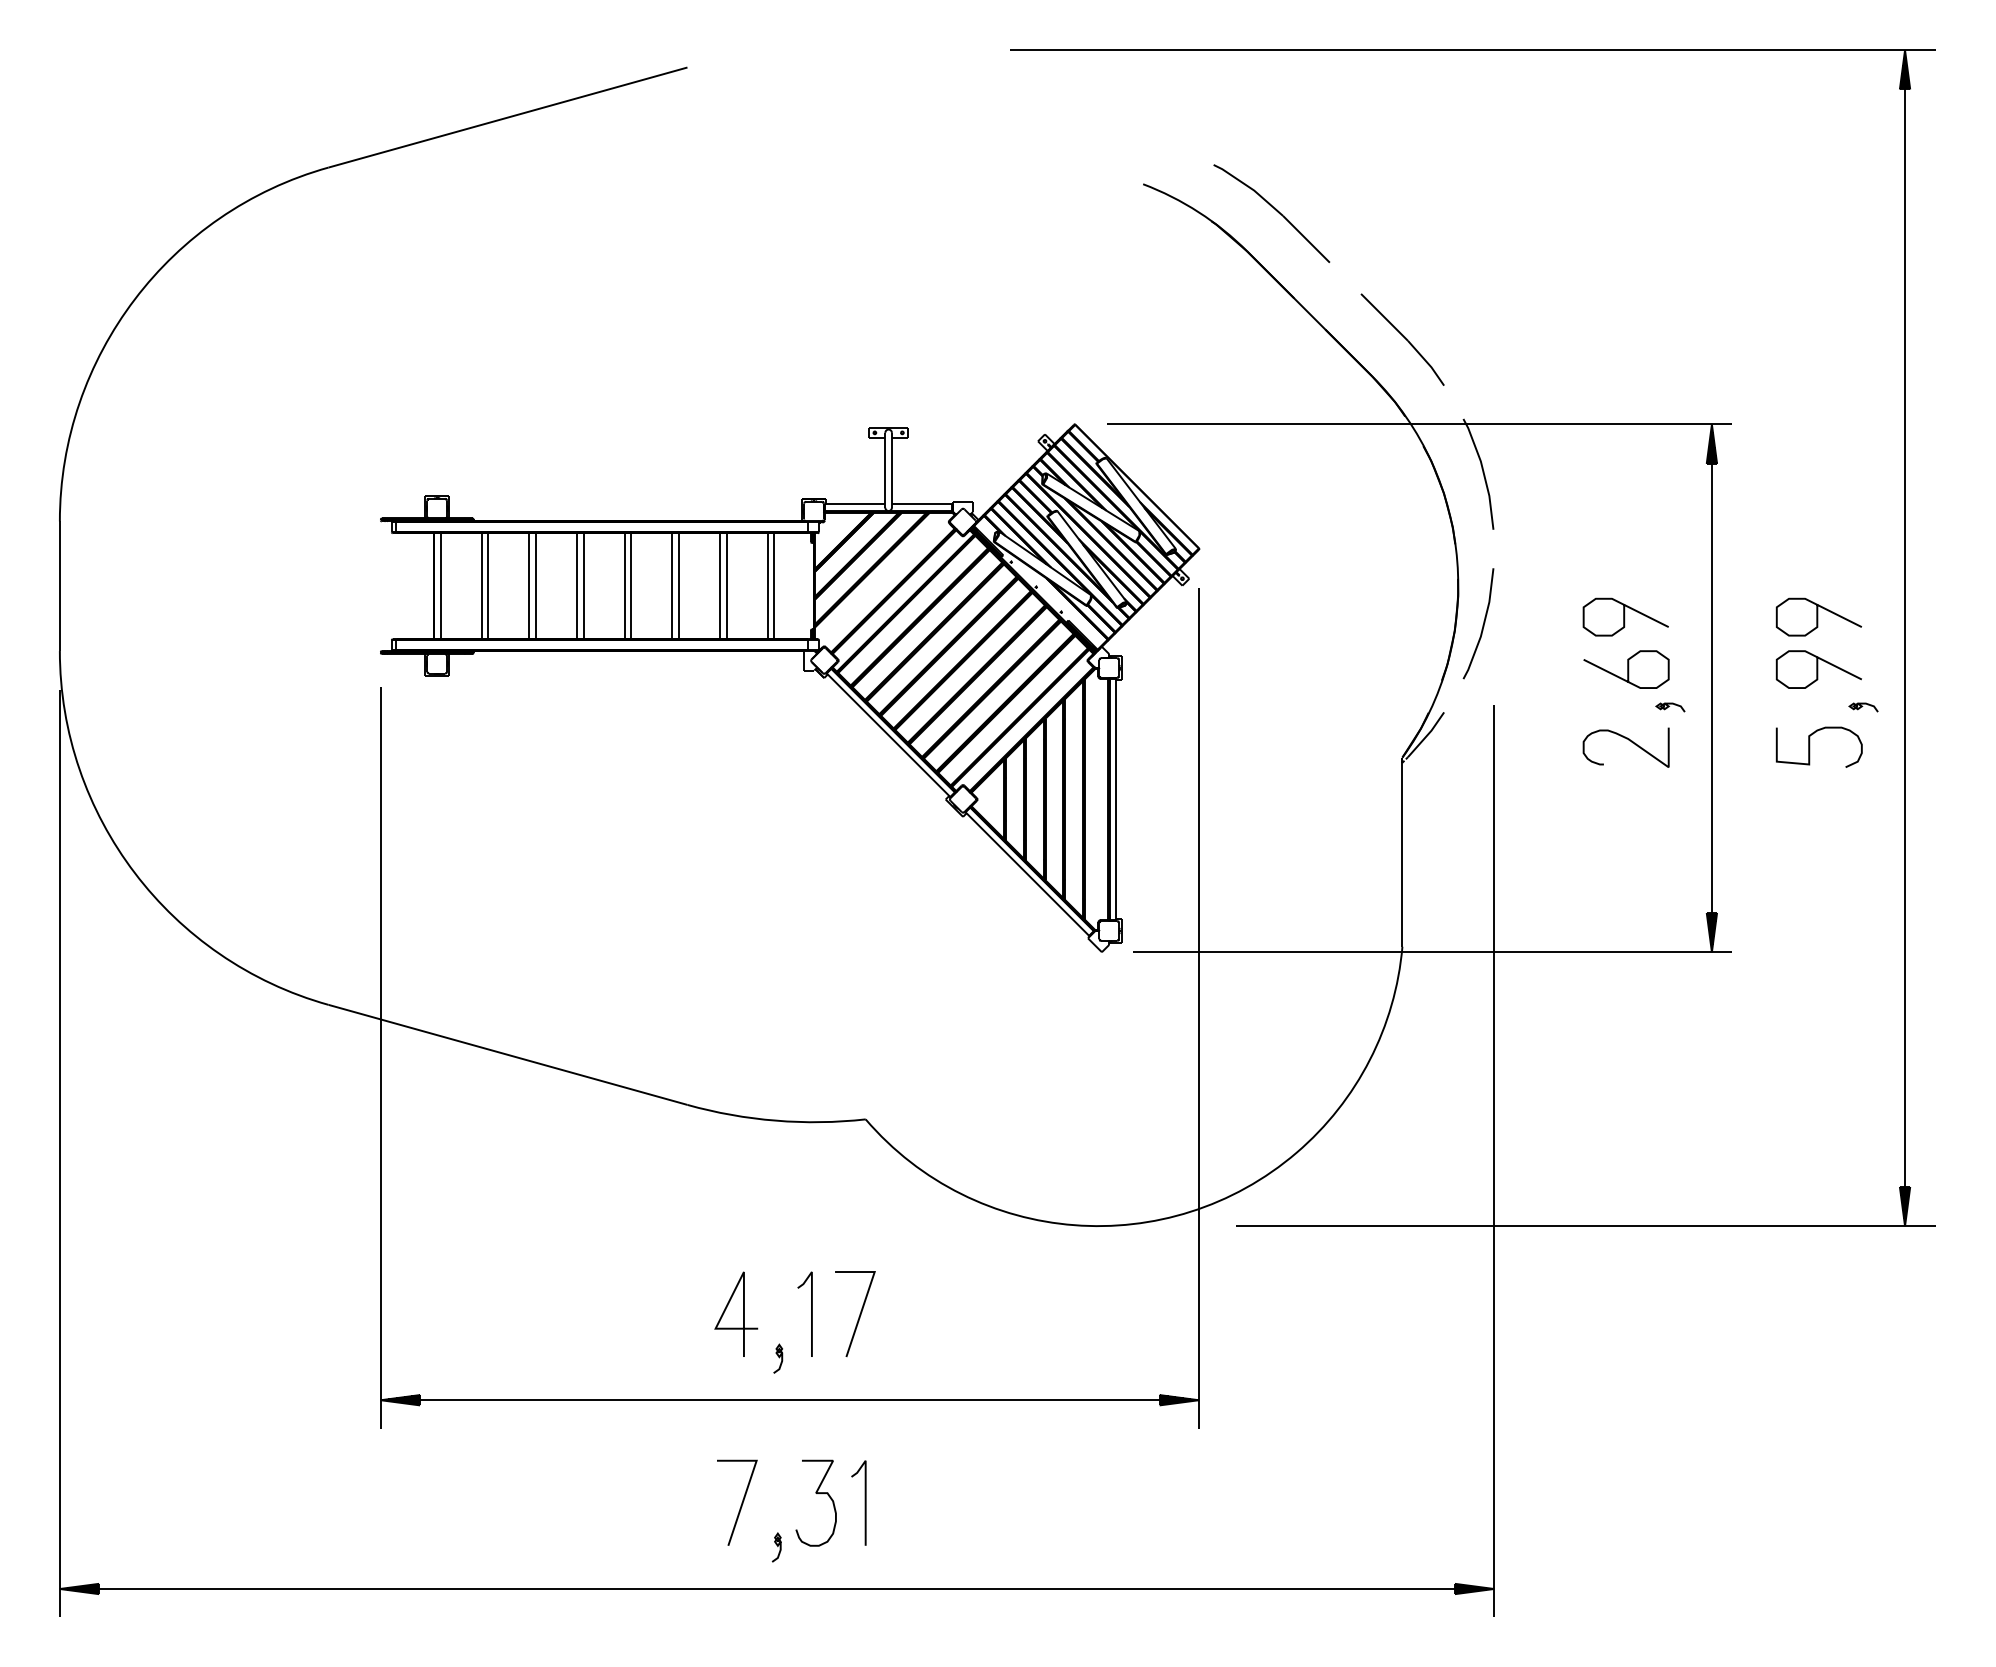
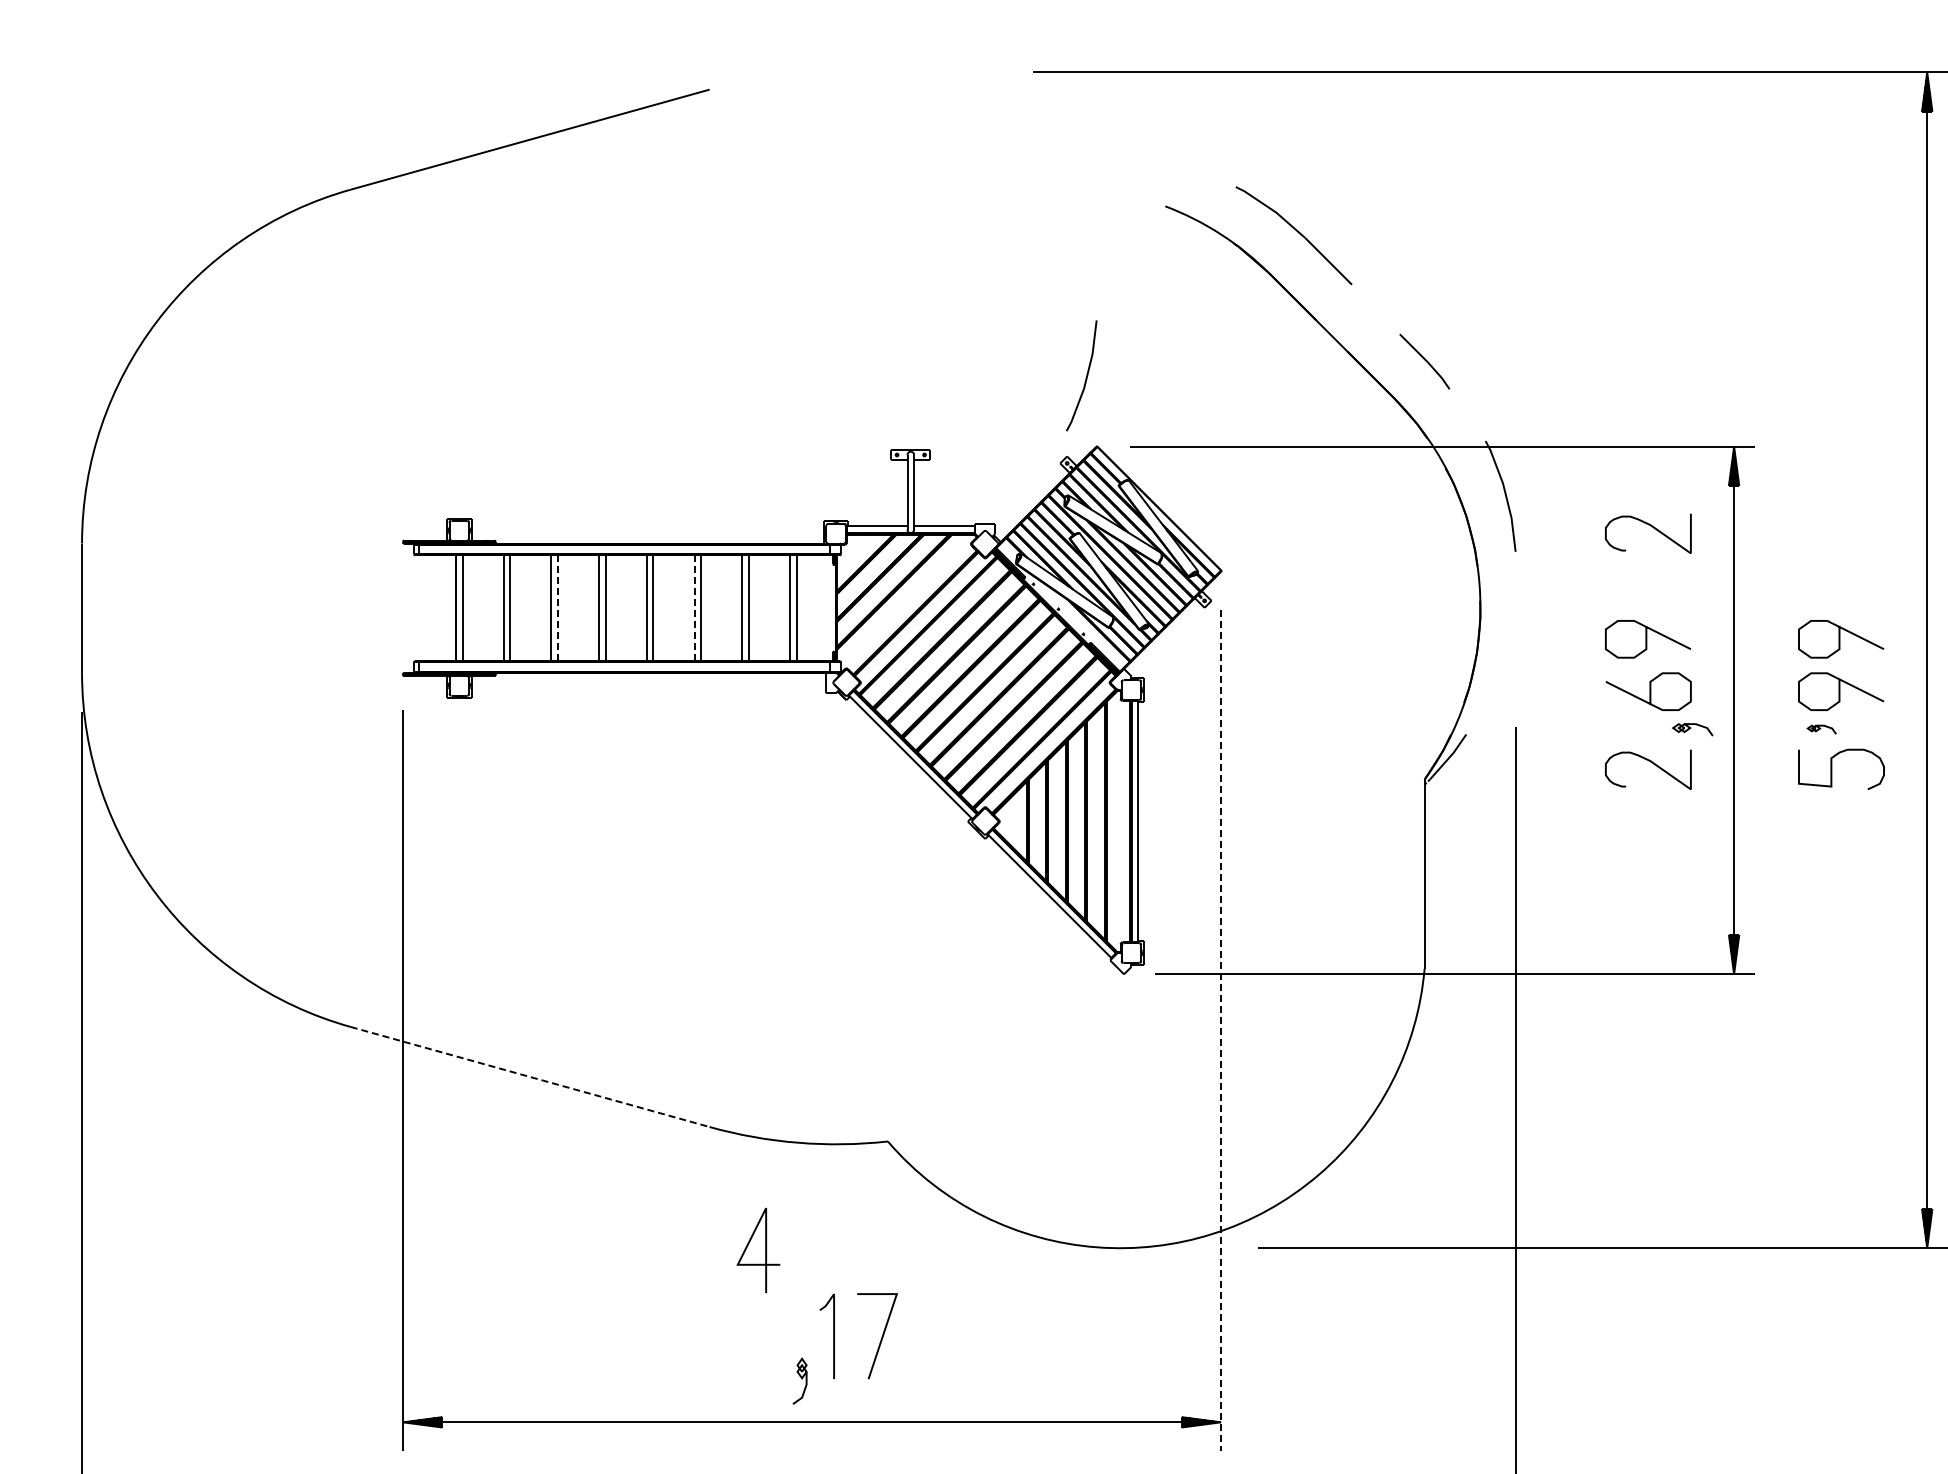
part: (1402, 339) -> (1424, 361), size x0.6
curve: (1628, 504) -> (1650, 526), added
line: (535, 585) -> (557, 607), solid -> dashed
line: (672, 586) -> (694, 608), solid -> dashed
line: (1482, 624) -> (1085, 376), moved
part: (1670, 707) -> (1692, 729), size x1.4
part: (1863, 707) -> (1821, 729), moved
line: (1198, 1008) -> (1220, 1030), solid -> dashed
line: (508, 1055) -> (530, 1077), solid -> dashed
line: (743, 1313) -> (765, 1249), moved
part: (778, 1358) -> (800, 1380), size x1.6

